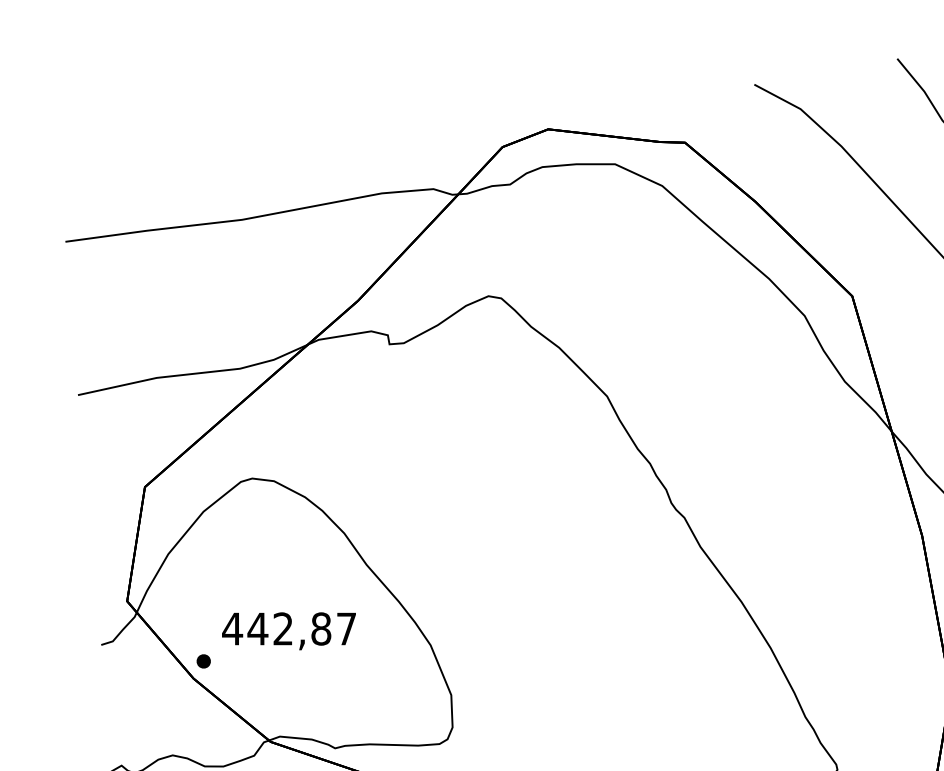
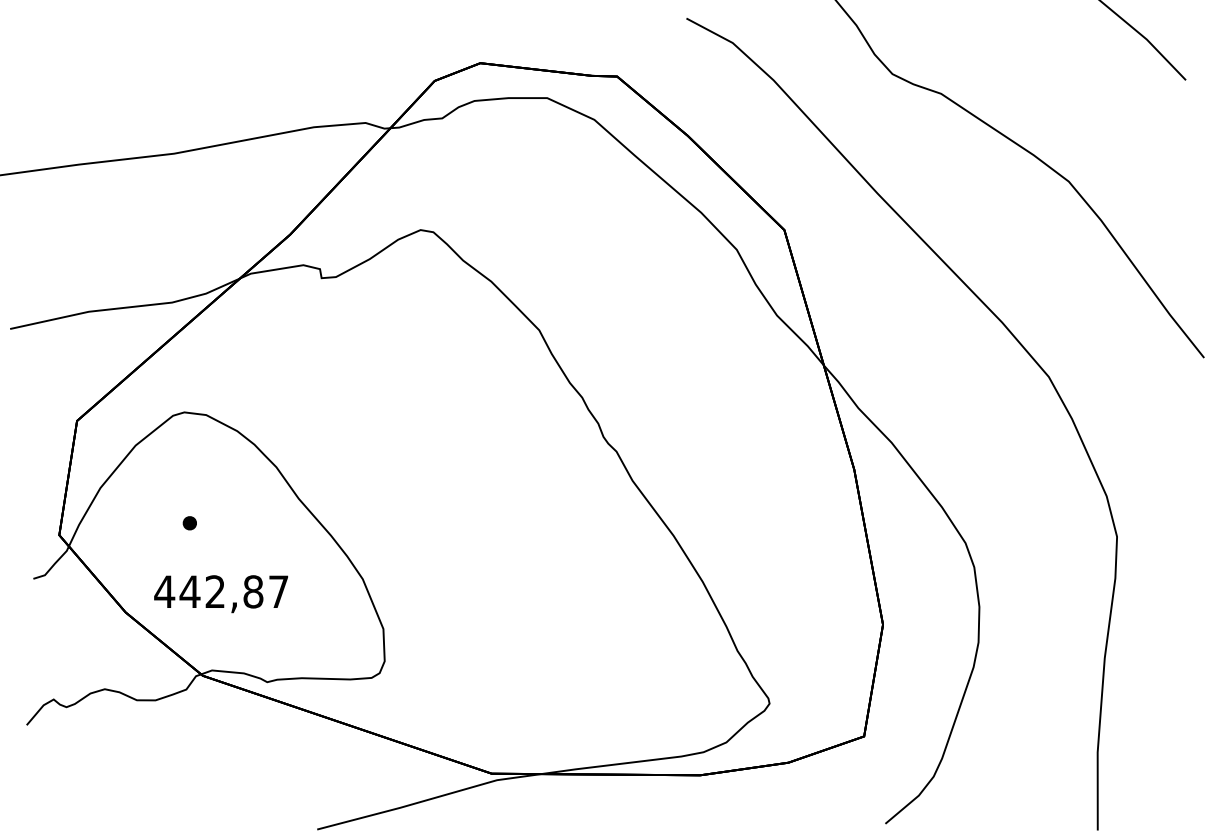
text: (289, 631) -> (221, 594), moved
part: (203, 661) -> (189, 523), moved

